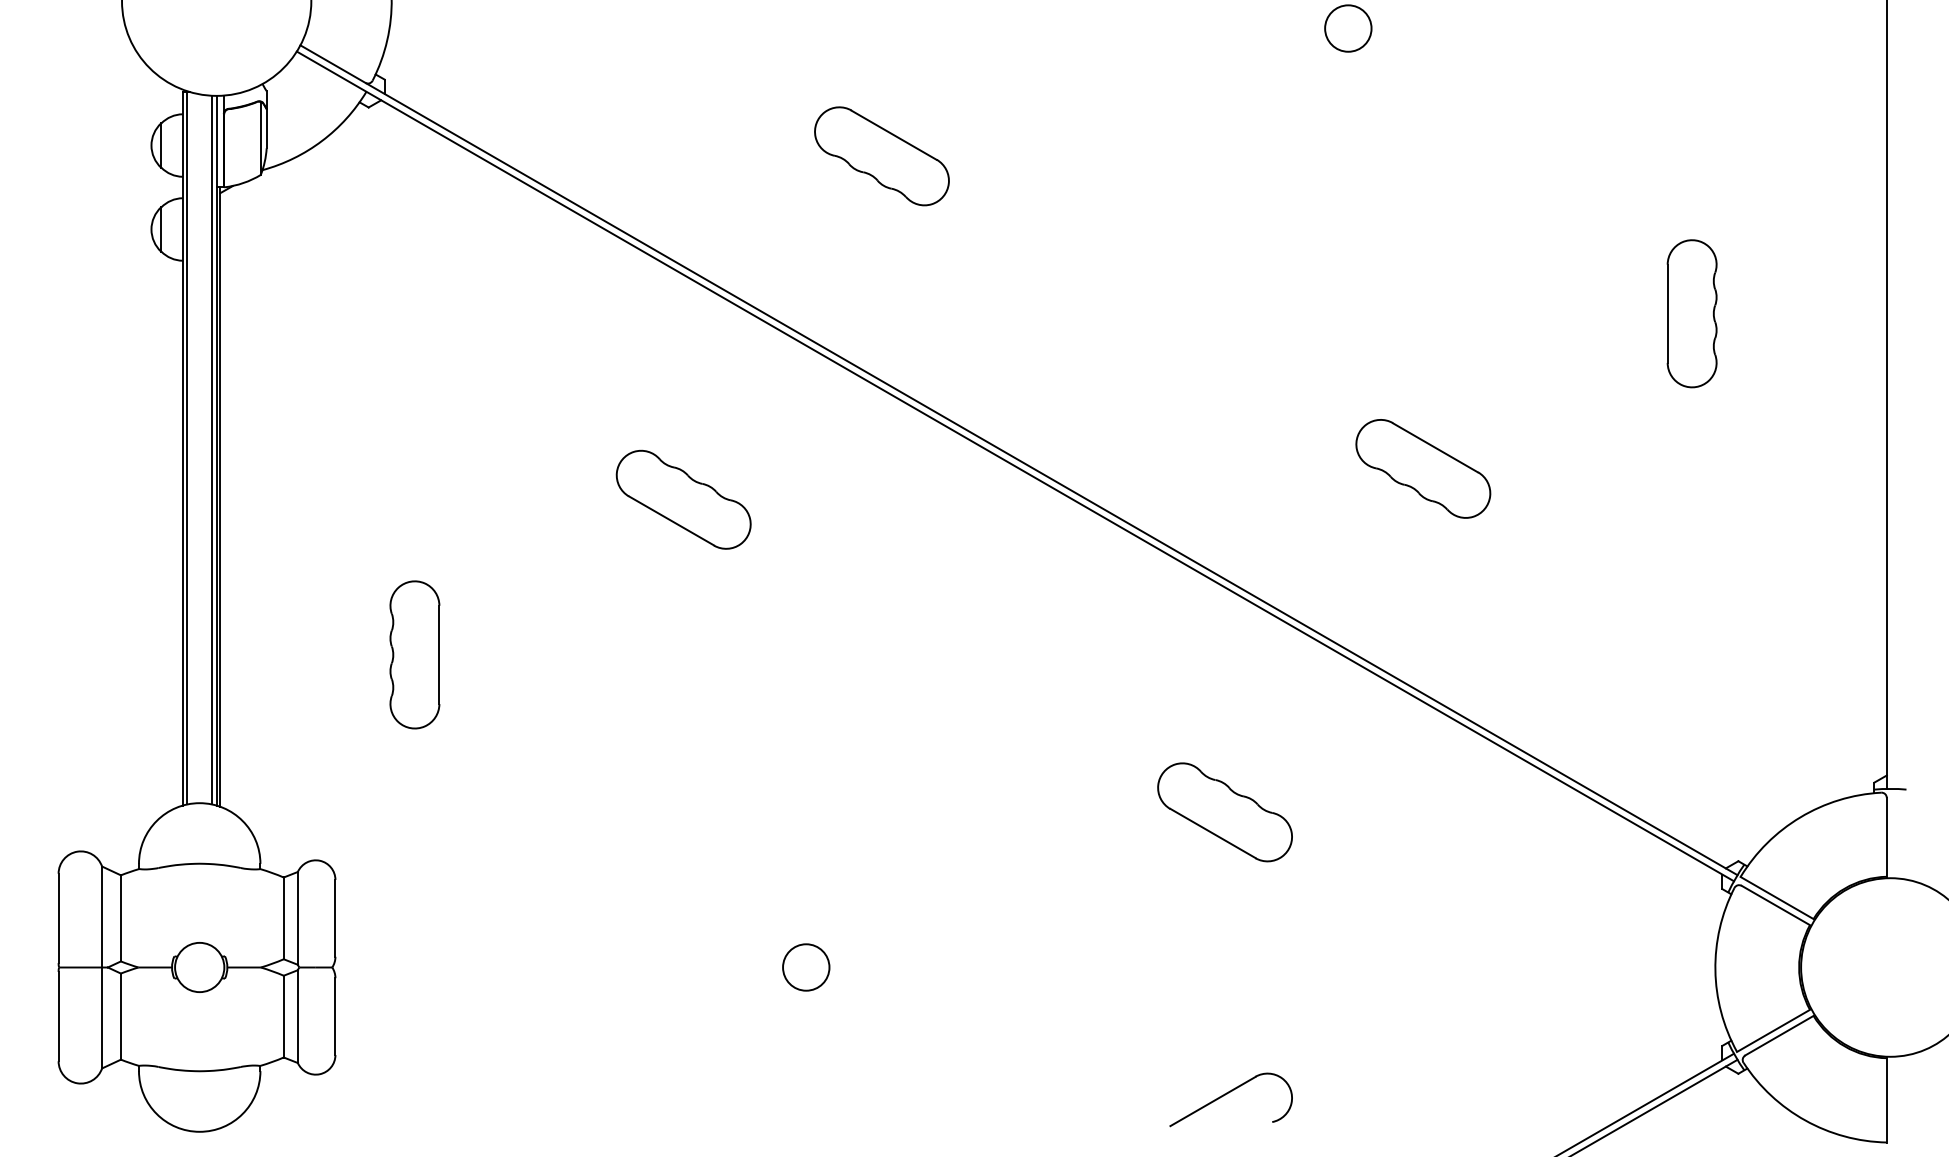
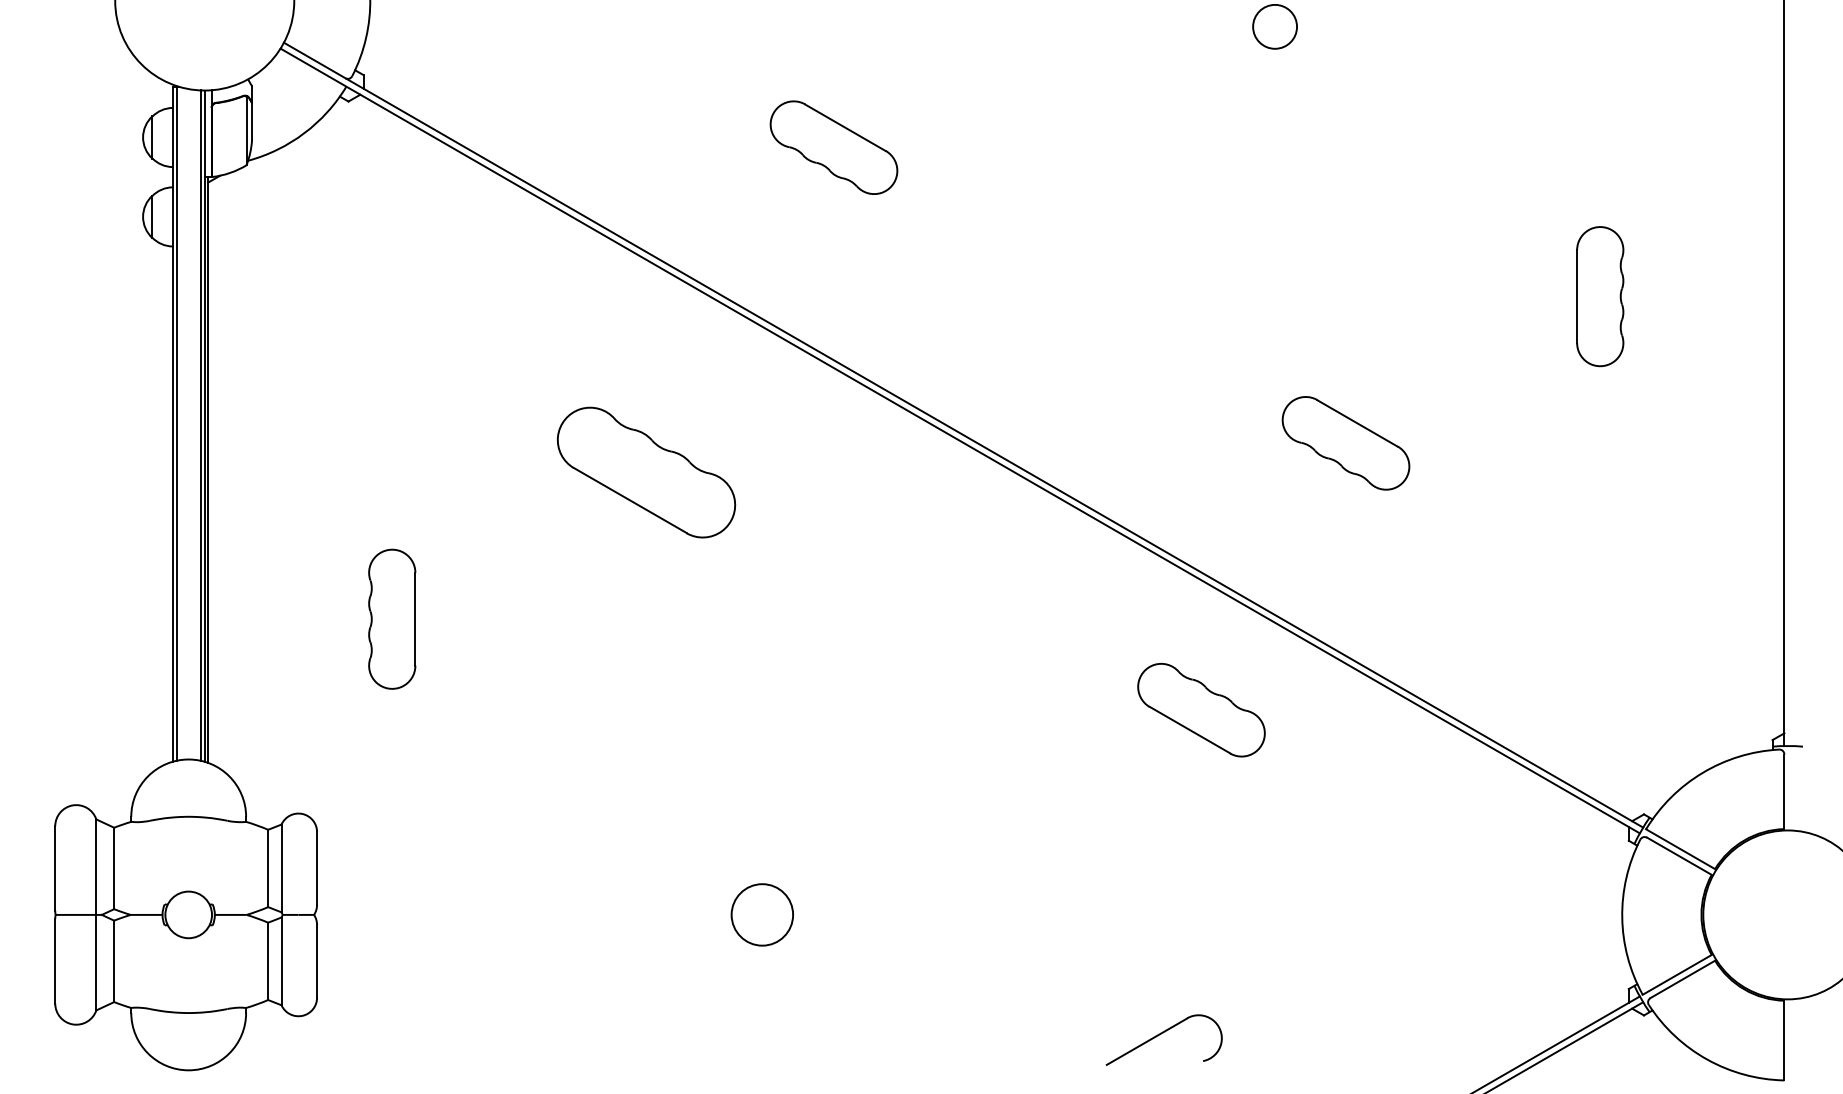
part: (683, 499) -> (646, 472), size x1.4
part: (1225, 812) -> (1201, 710), moved
circle: (806, 967) -> (762, 914), size x1.4

